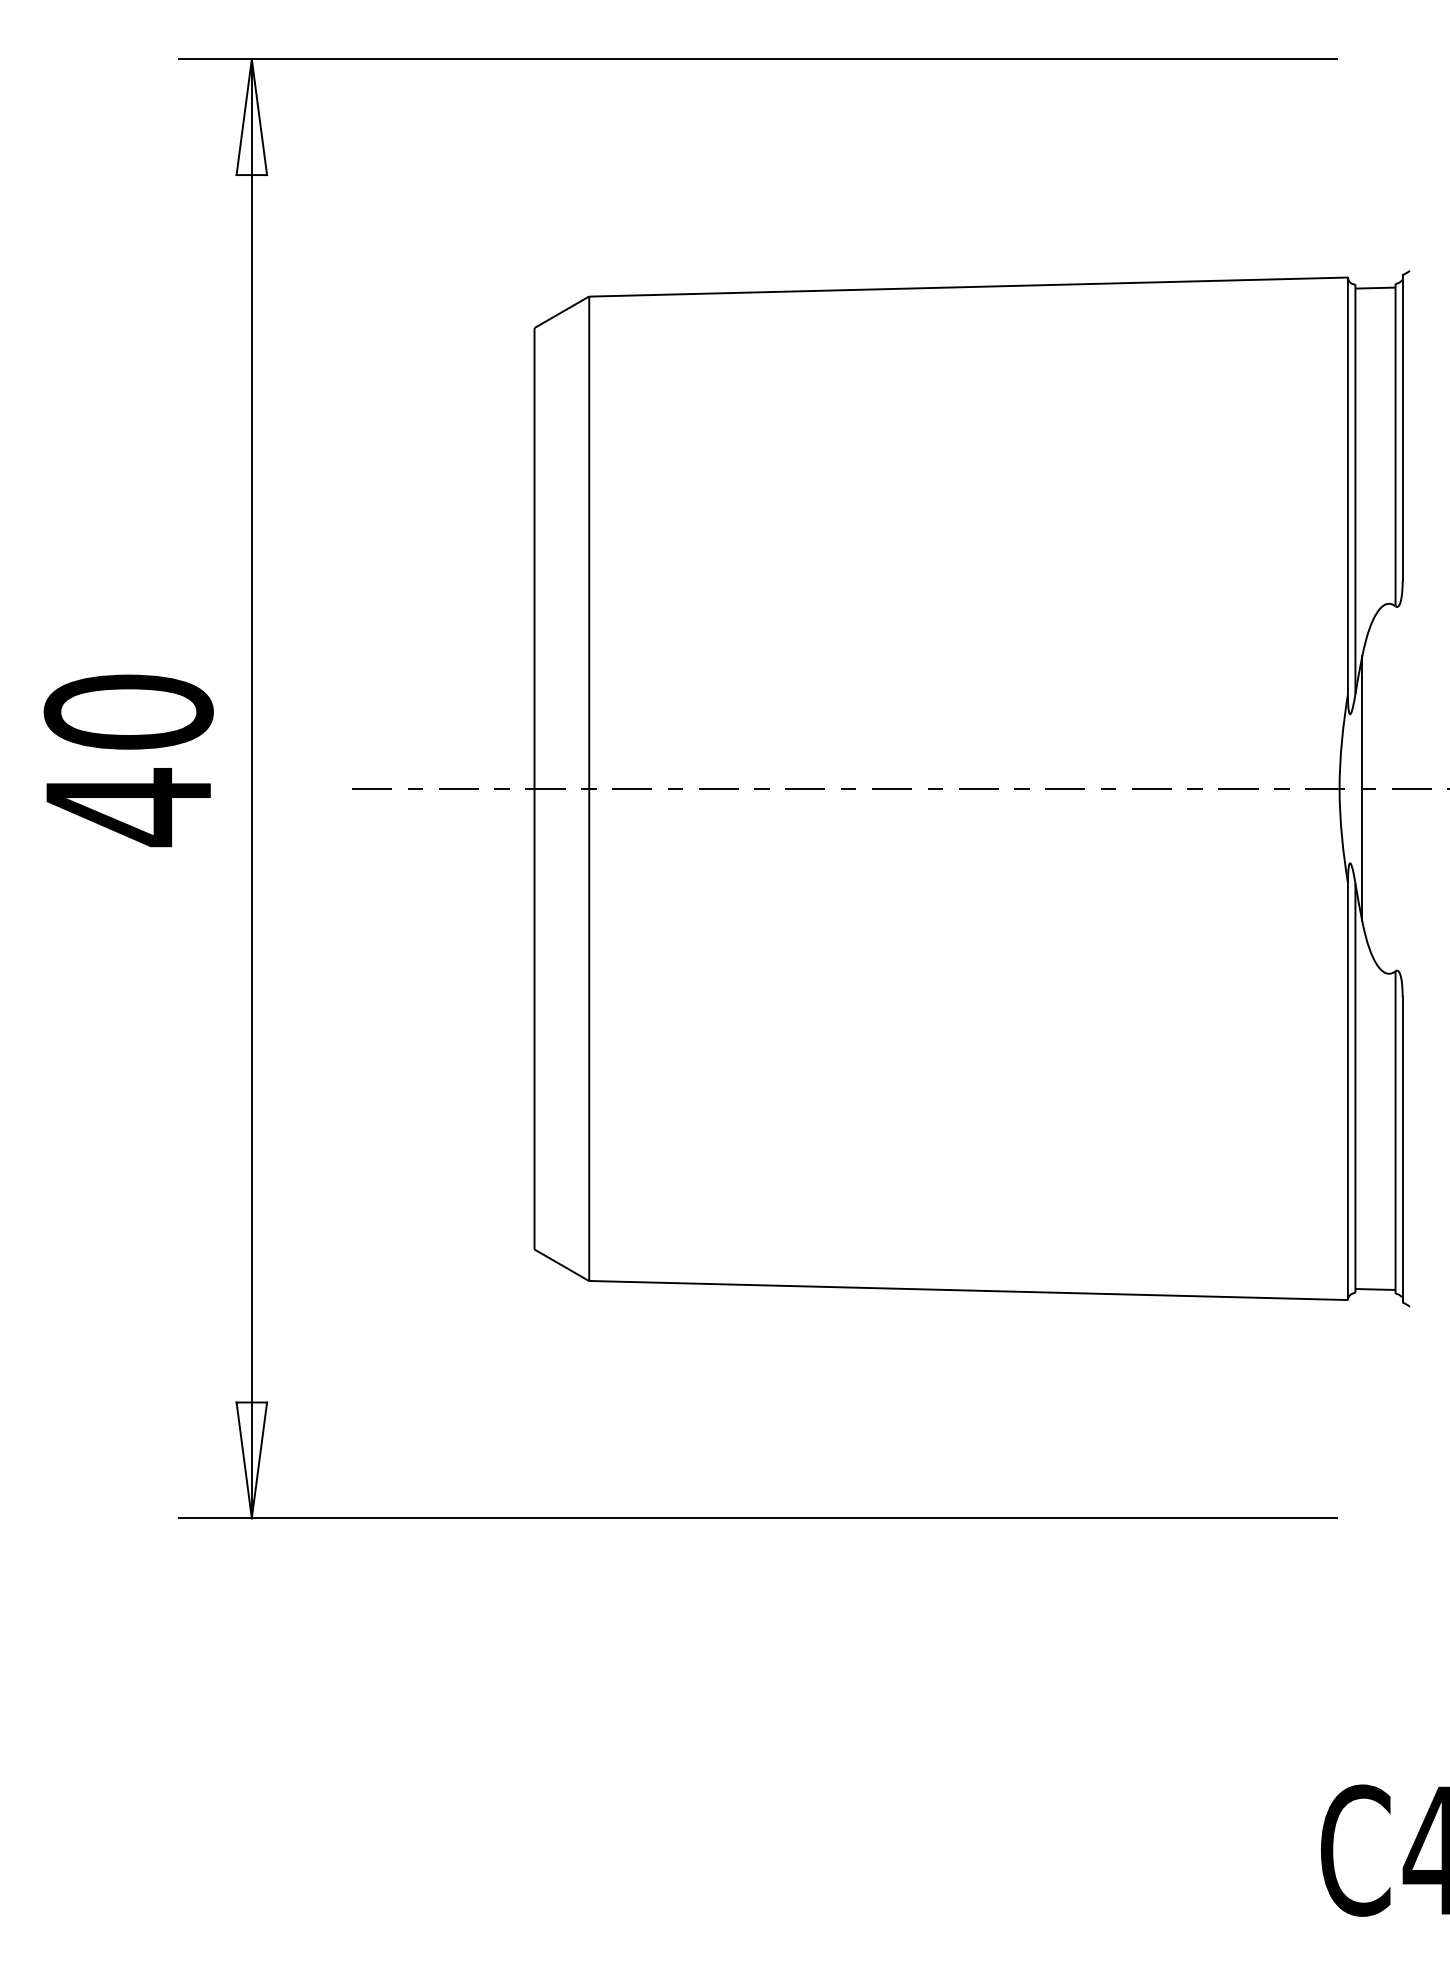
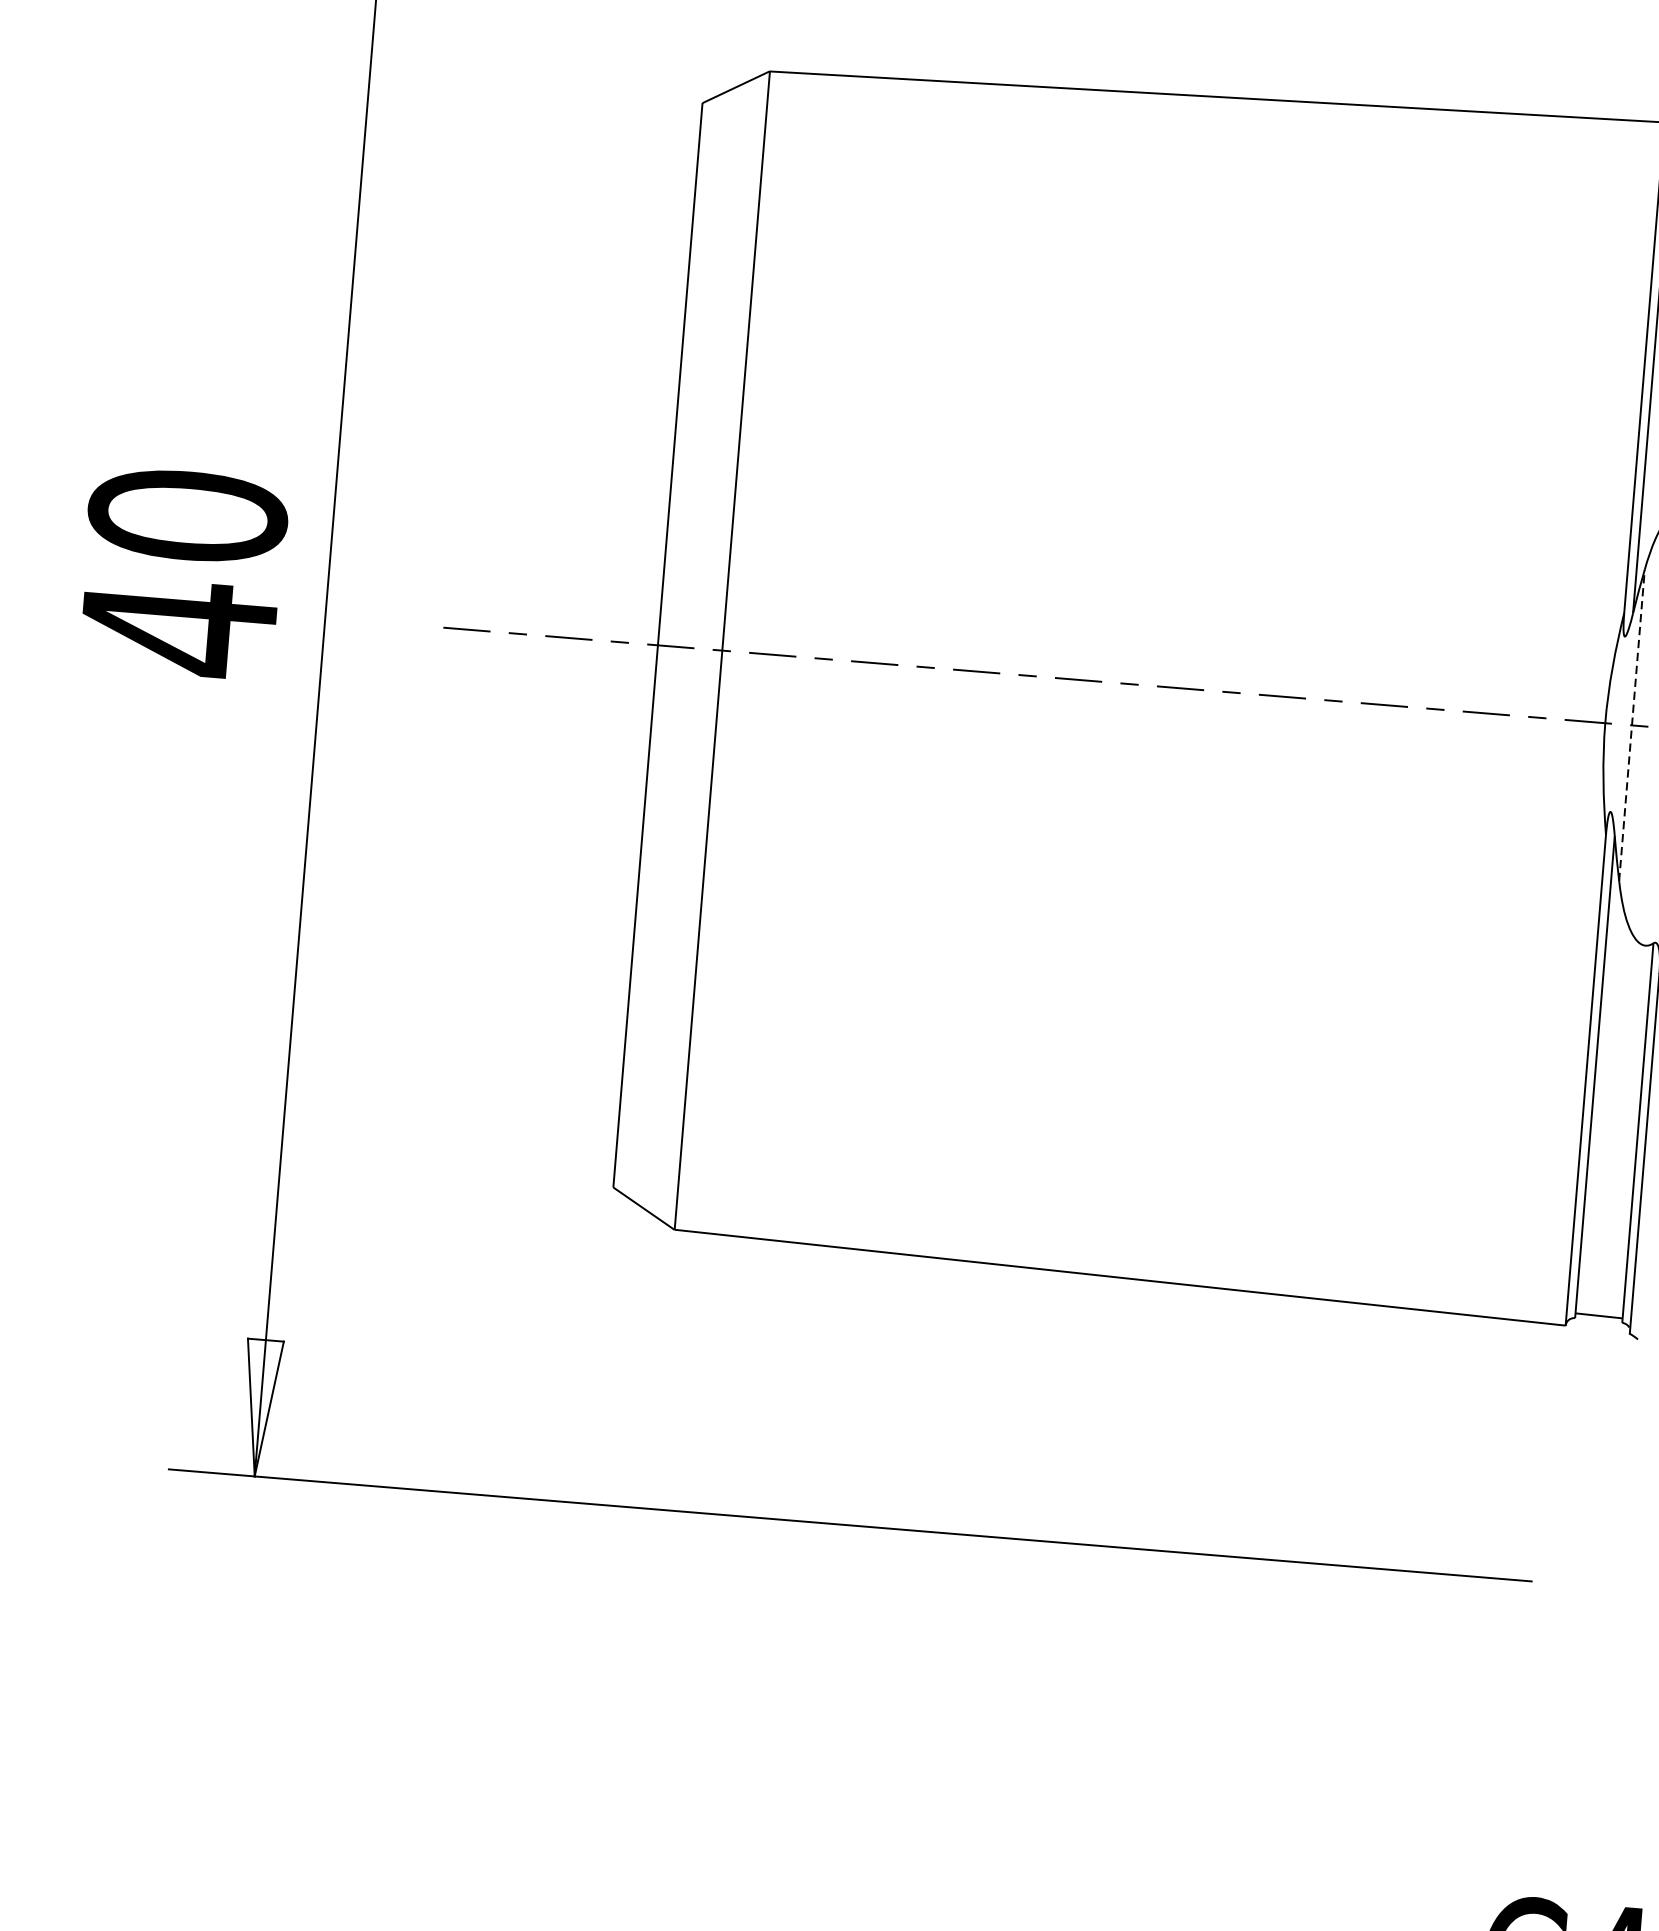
line: (1362, 788) -> (1632, 725), solid -> dashed

